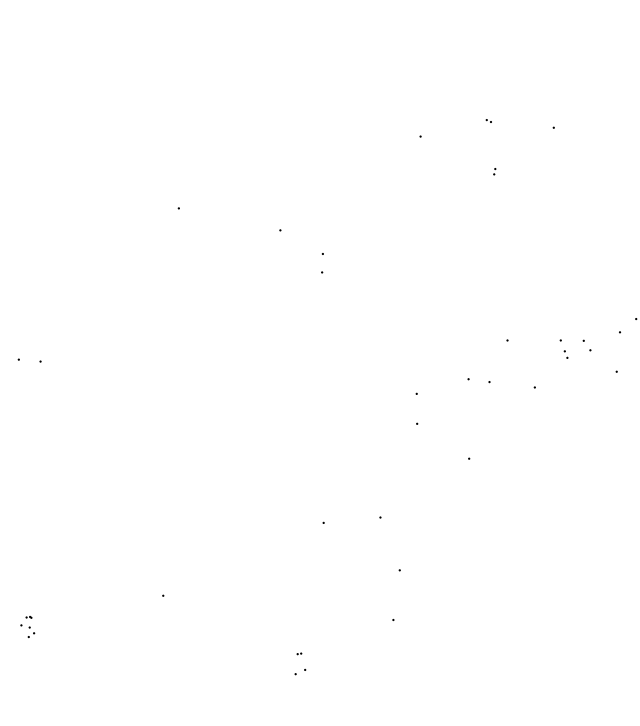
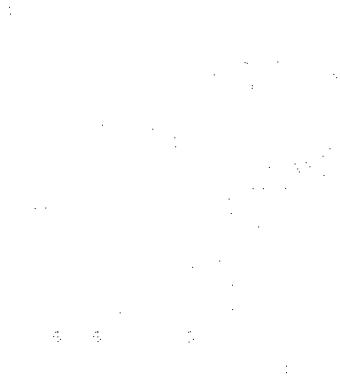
part: (108, 637) -> (96, 336), added

